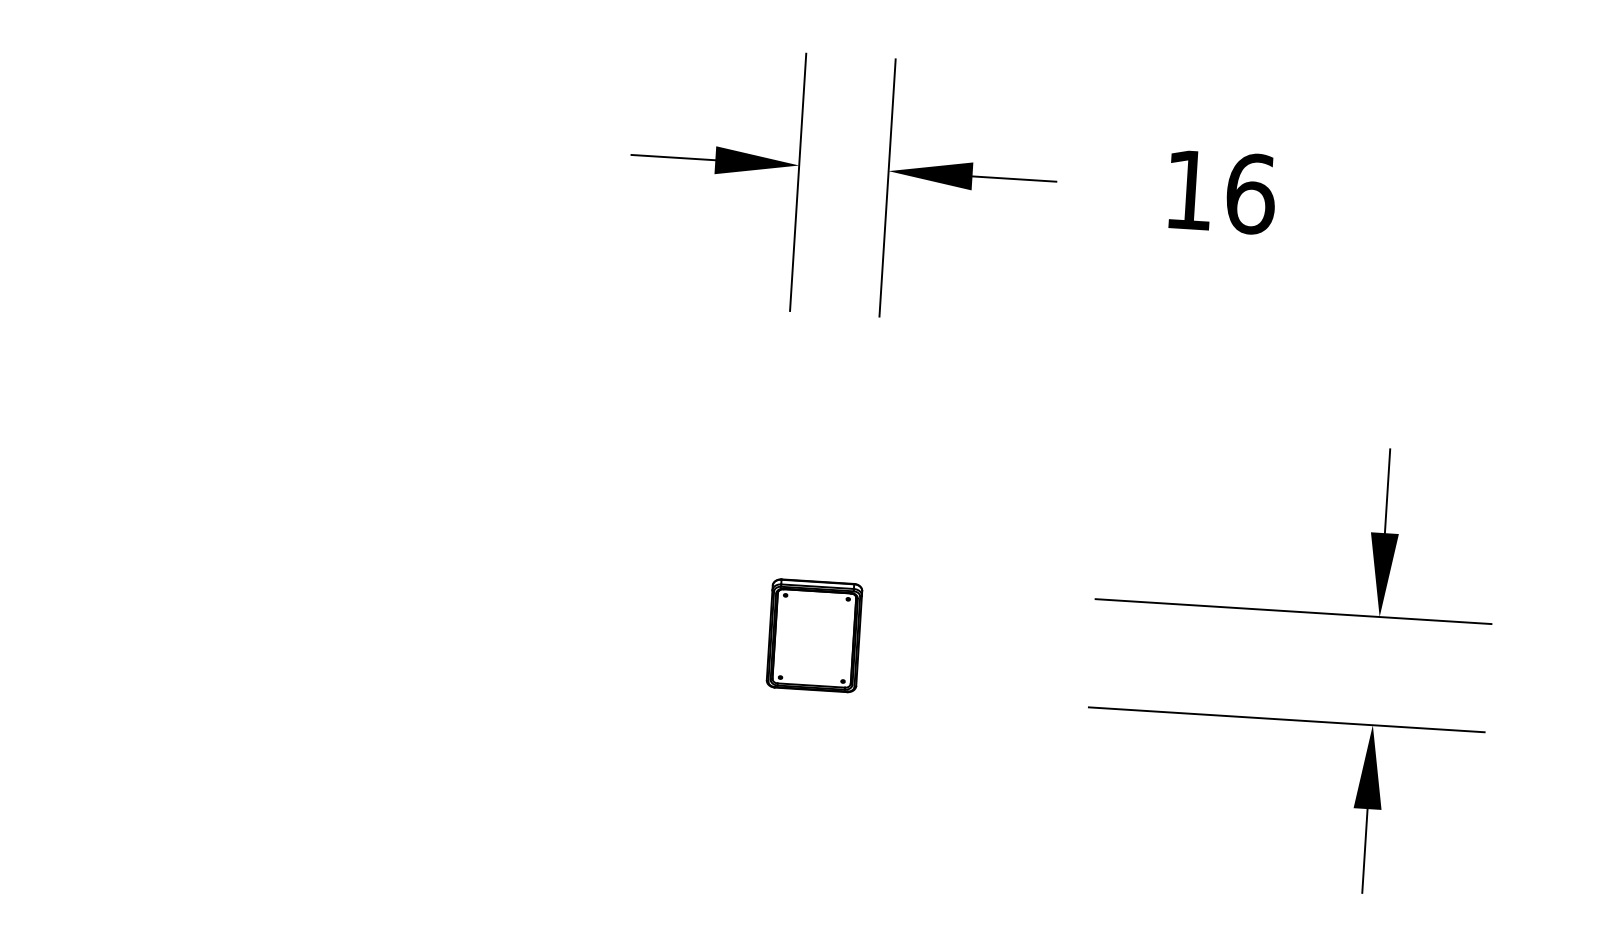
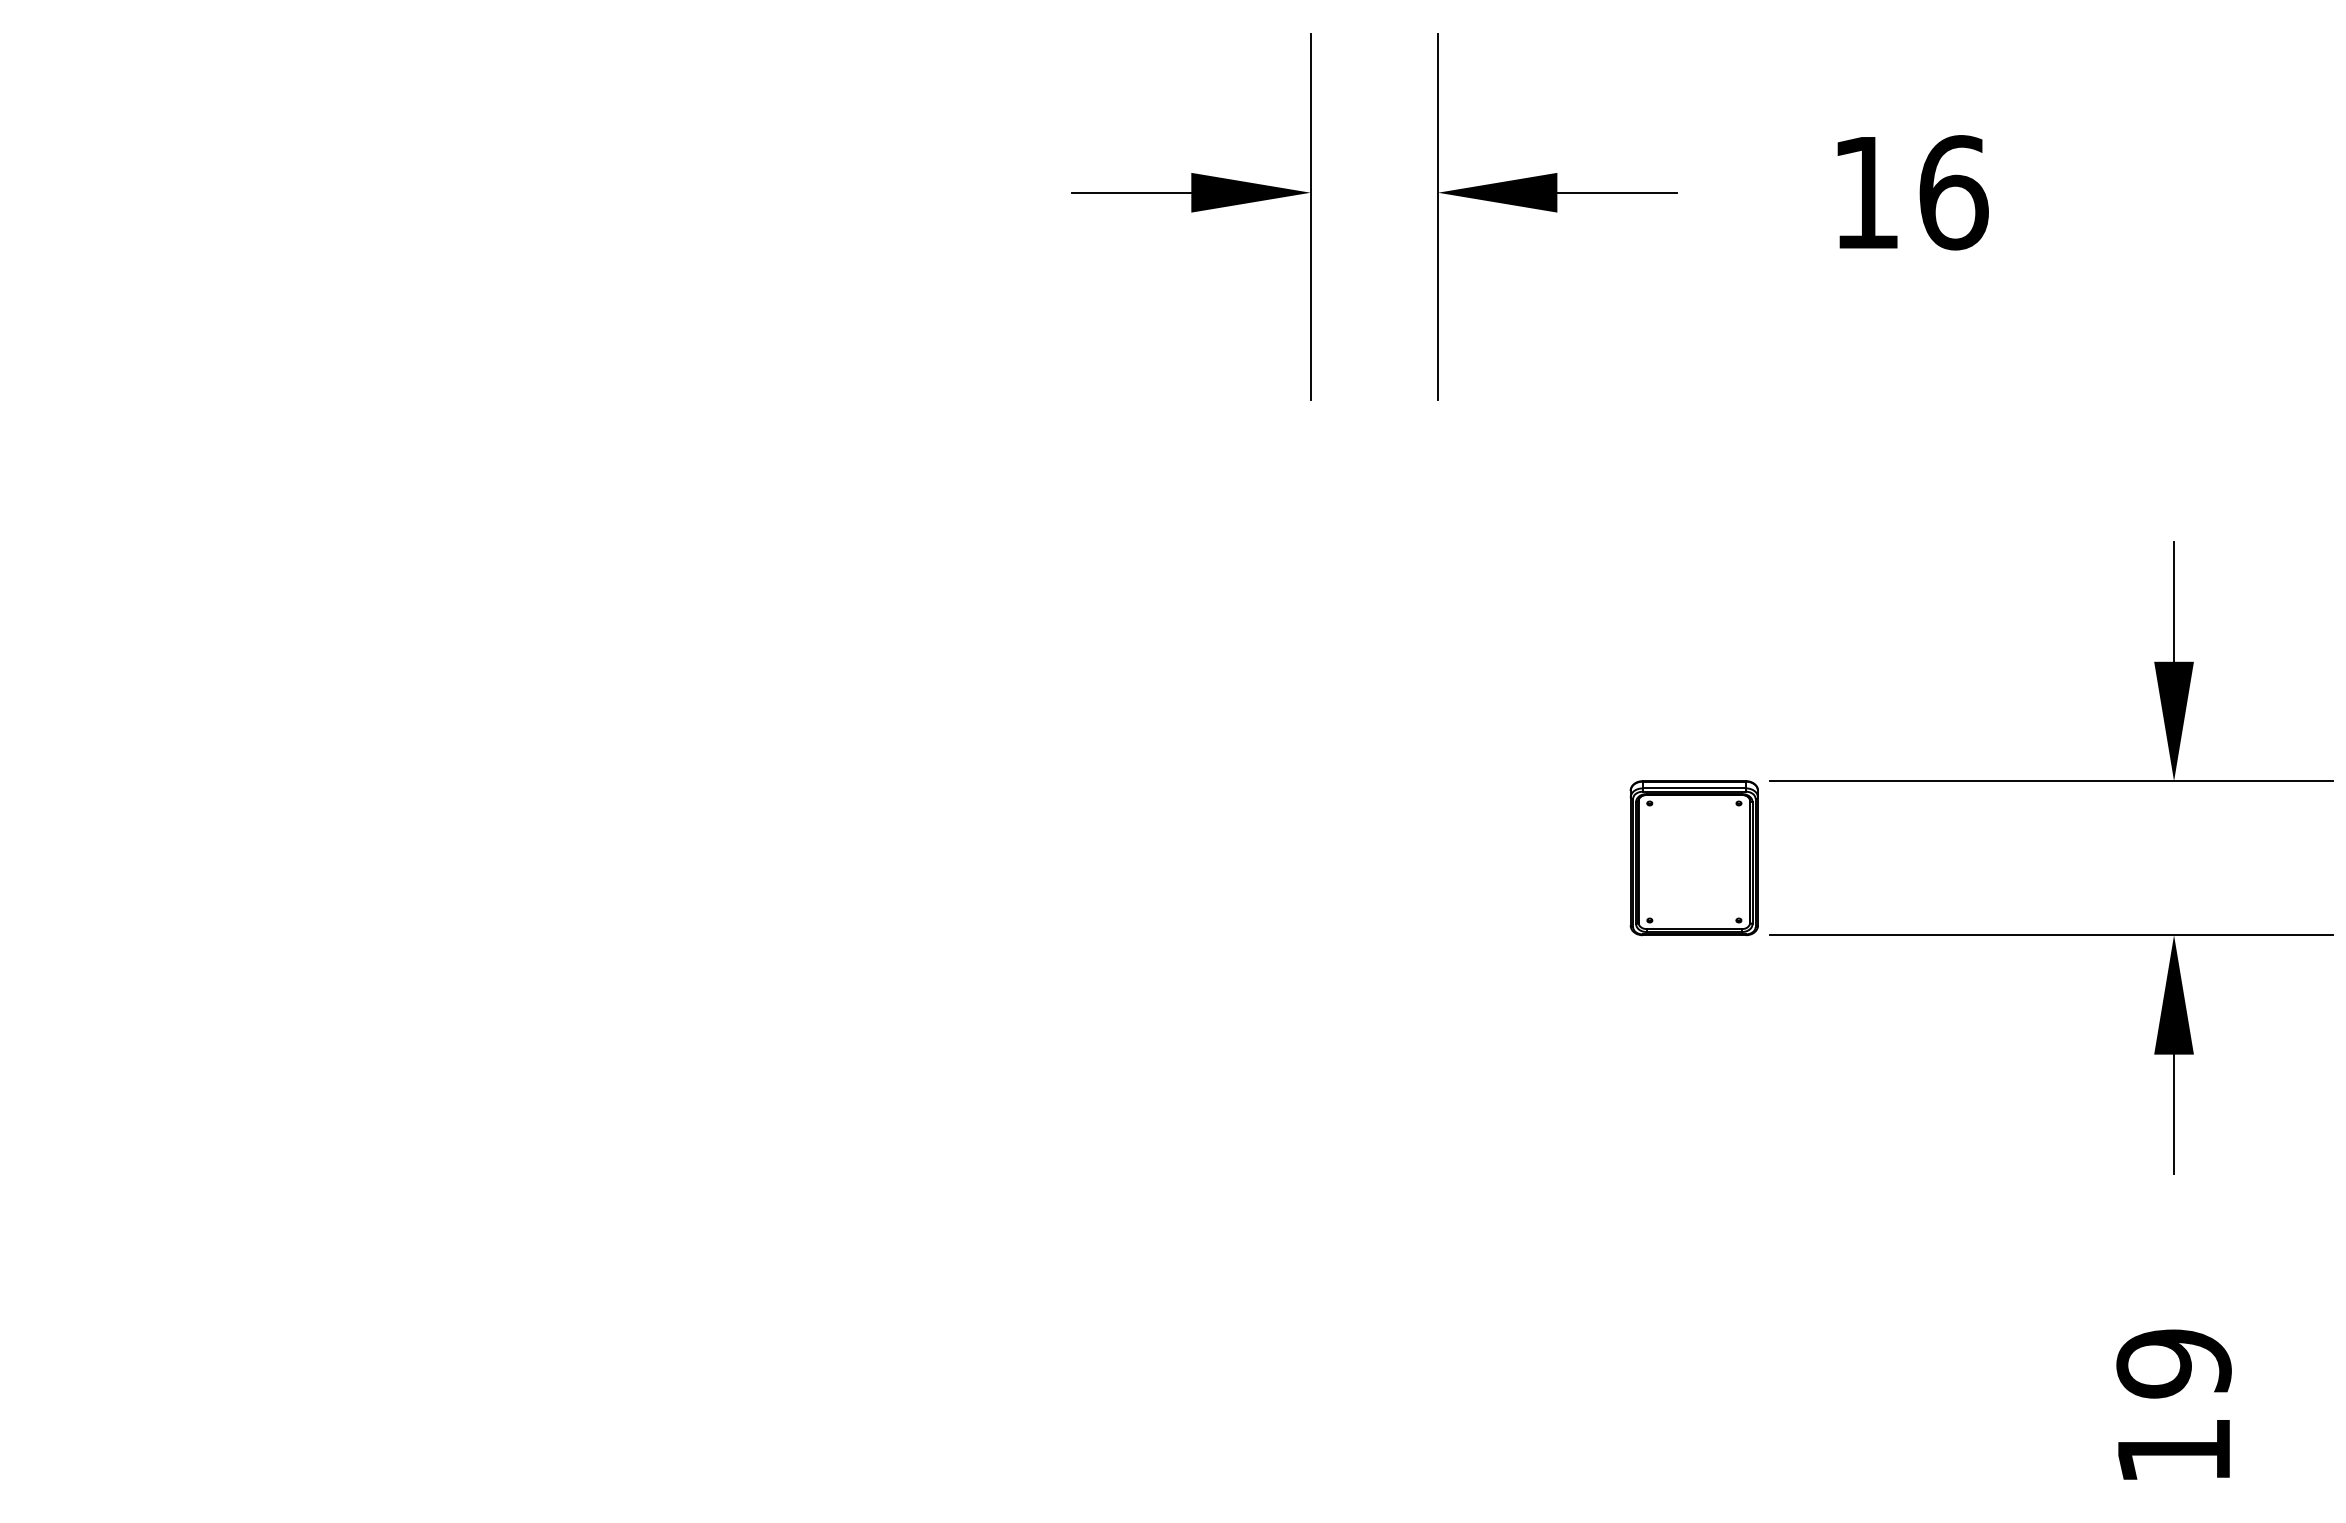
part: (813, 635) -> (1693, 858), moved

